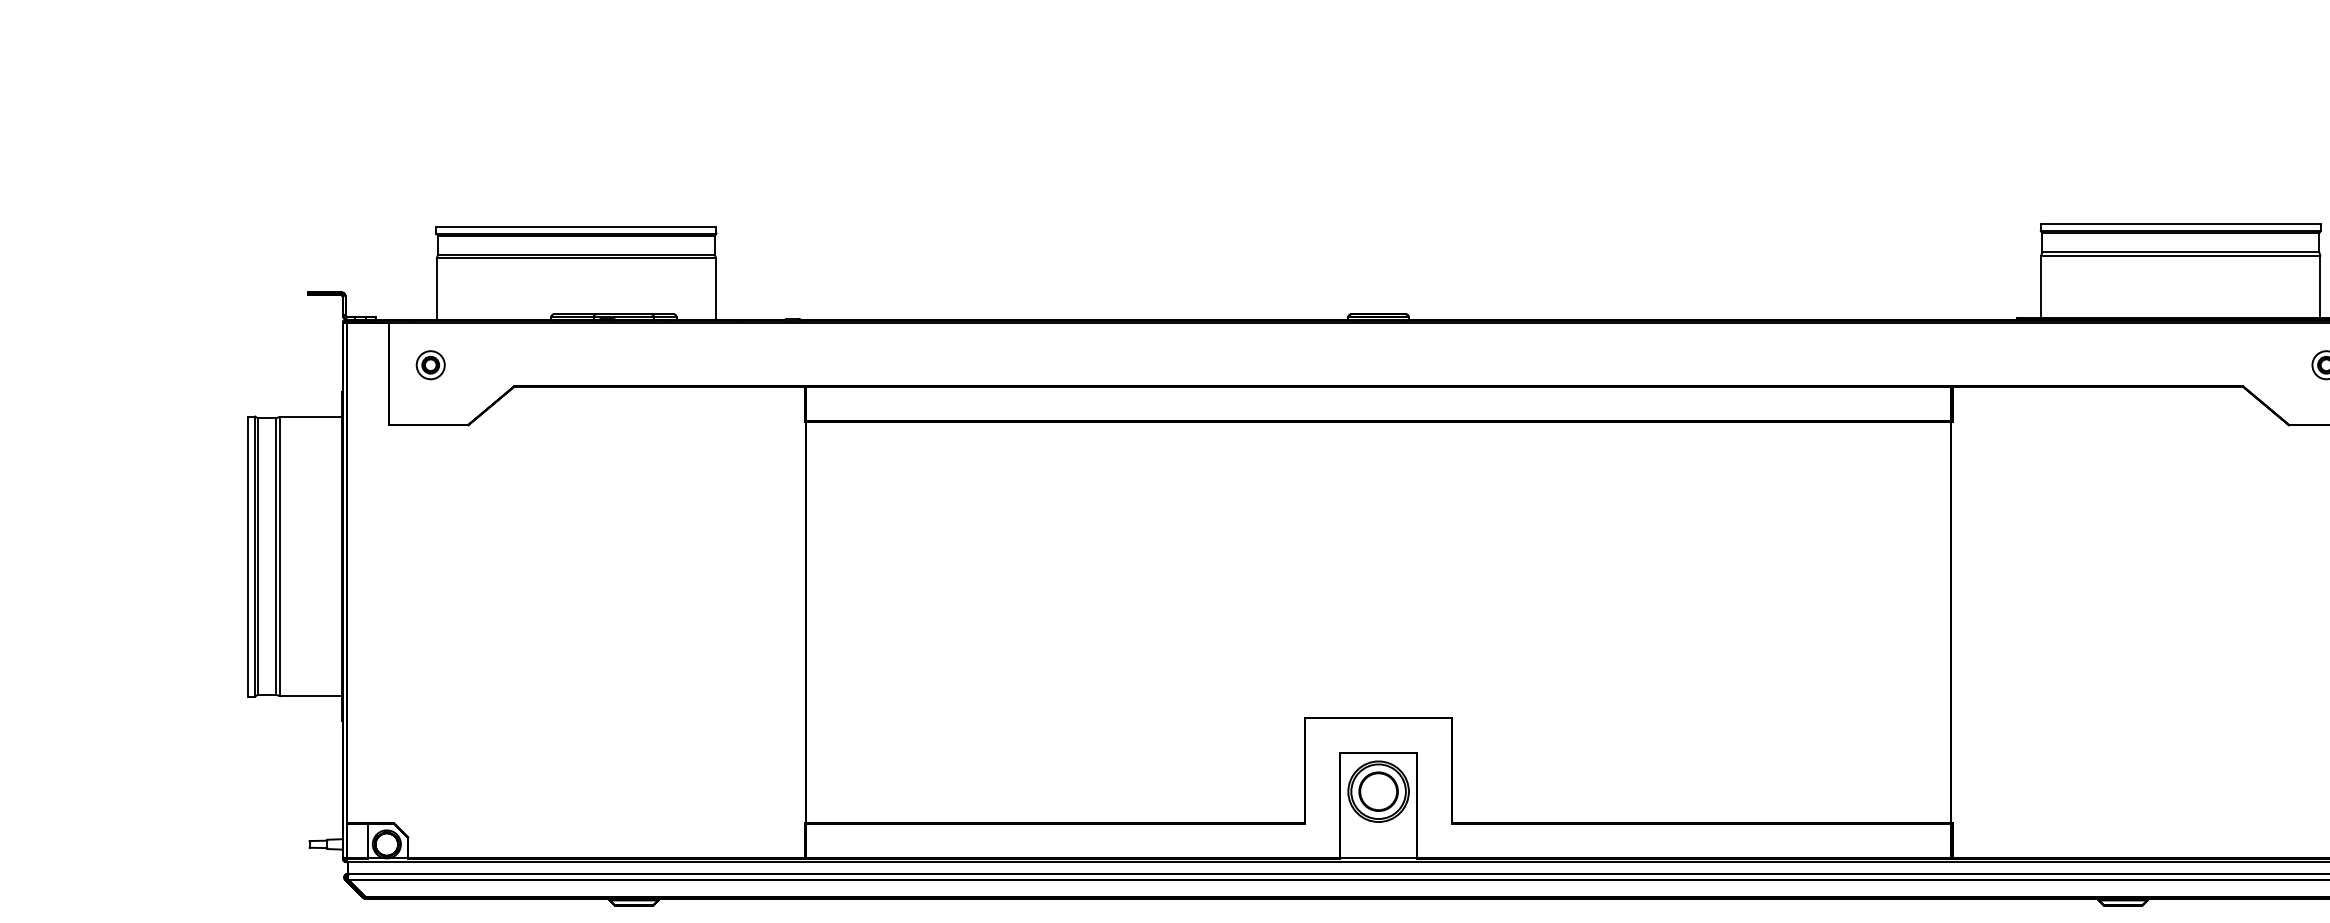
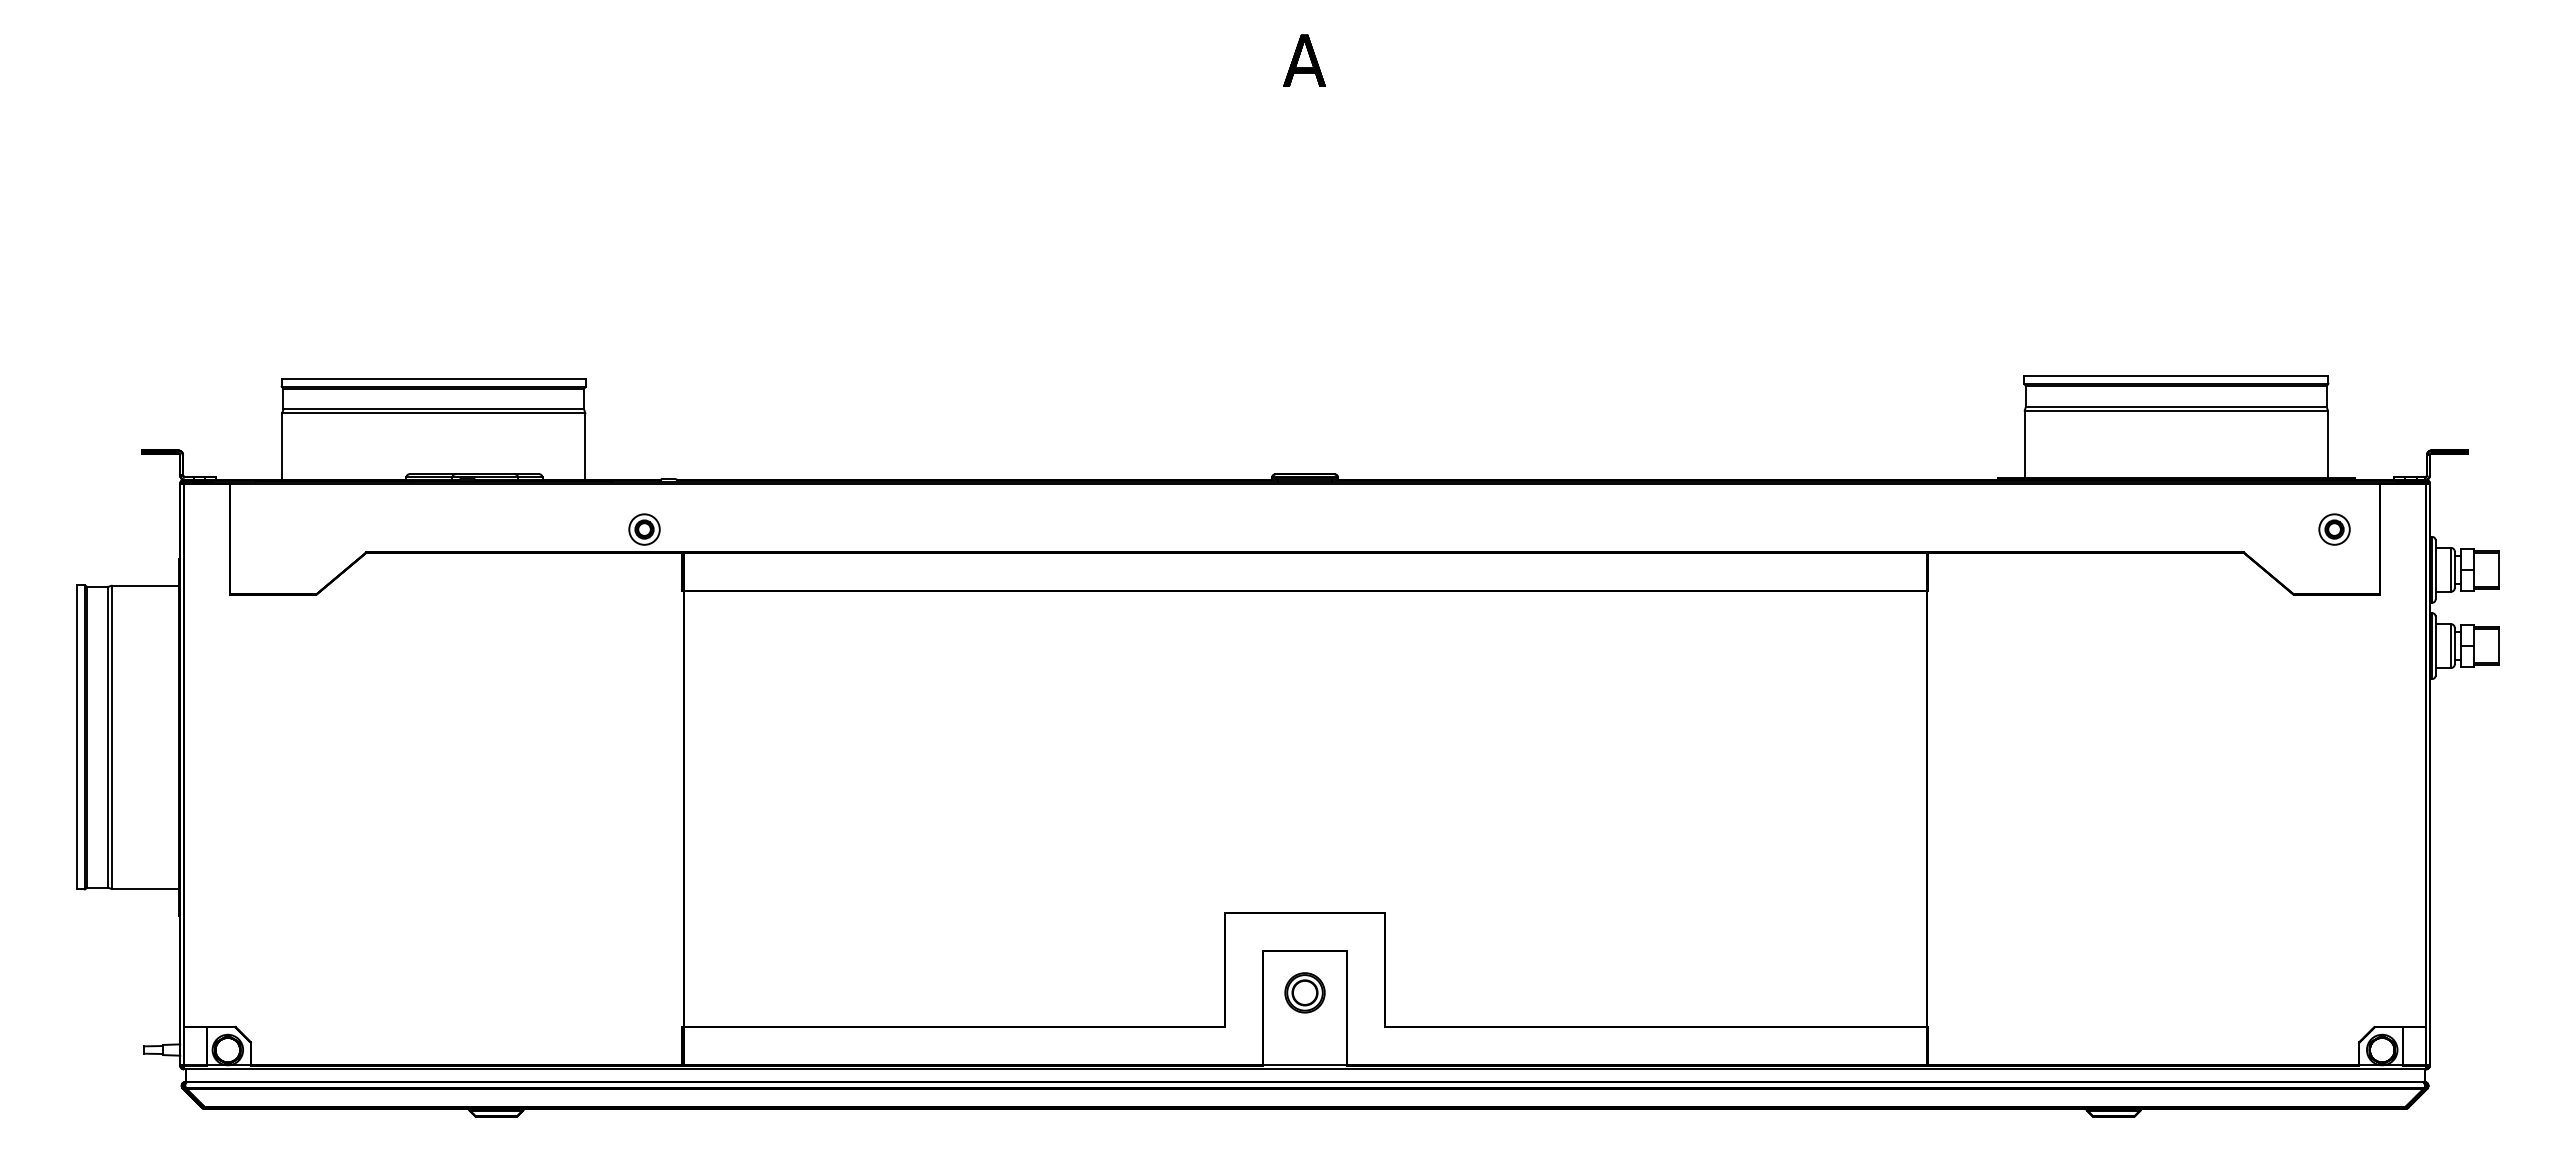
part: (430, 365) -> (644, 529), moved
part: (1378, 791) -> (1304, 992), size x0.6

